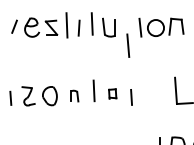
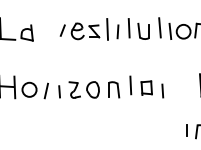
line: (127, 45) -> (159, 27), moved
part: (112, 93) -> (146, 87), size x1.67
part: (75, 95) -> (114, 89), size x1.67

